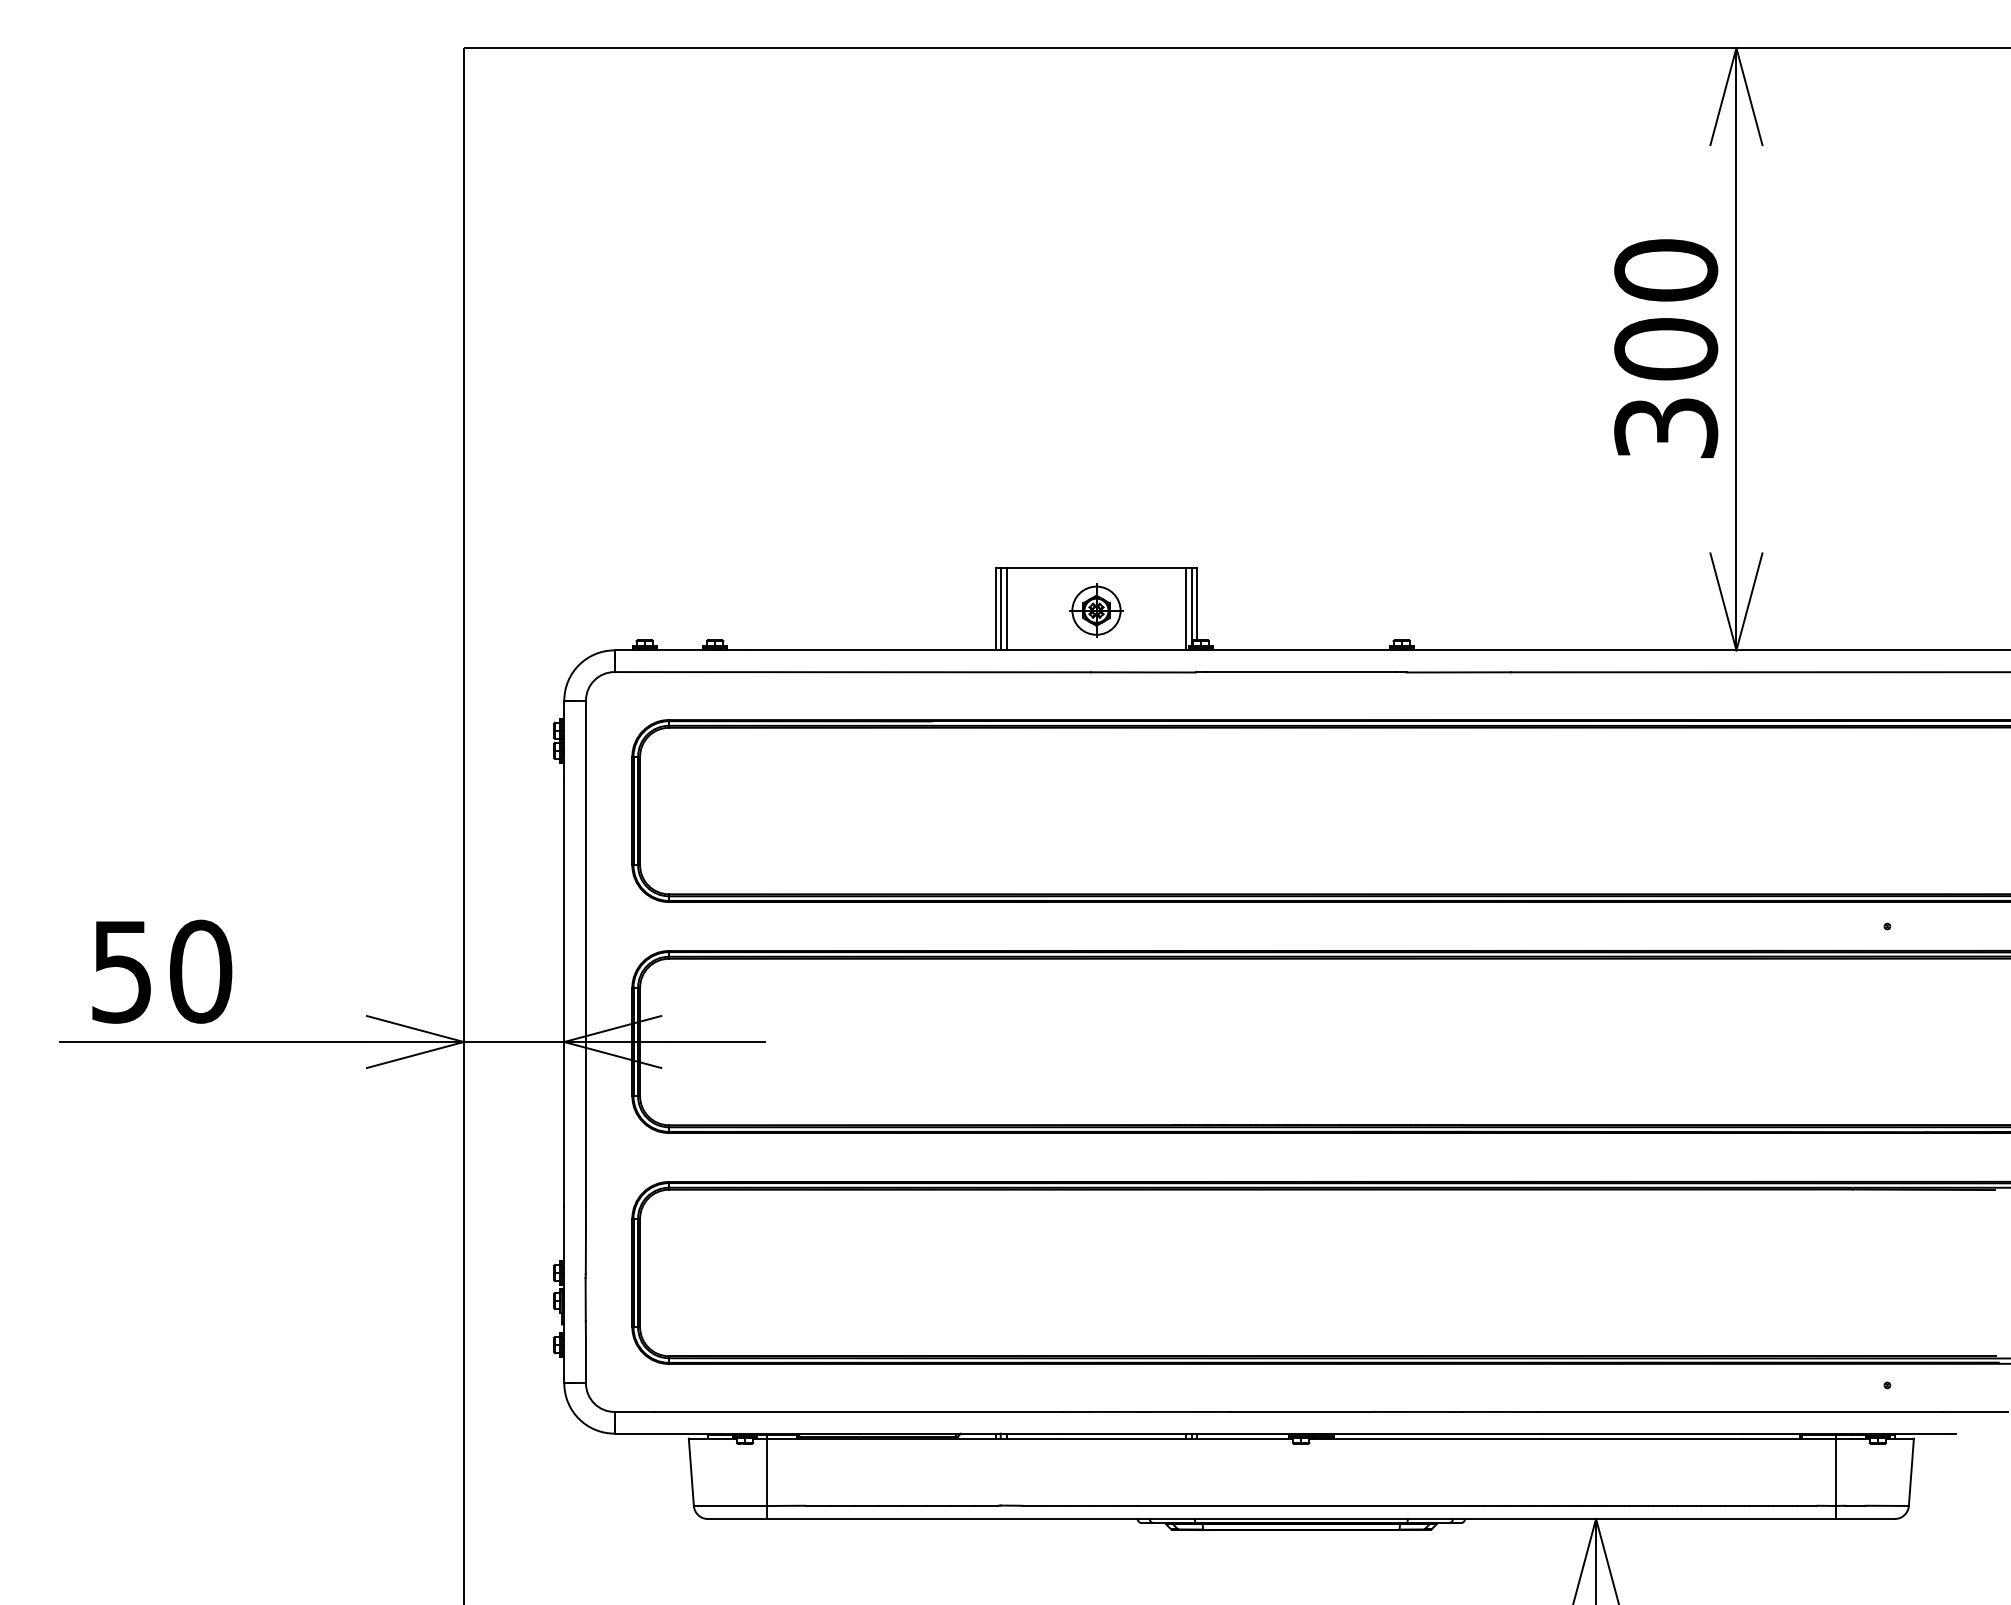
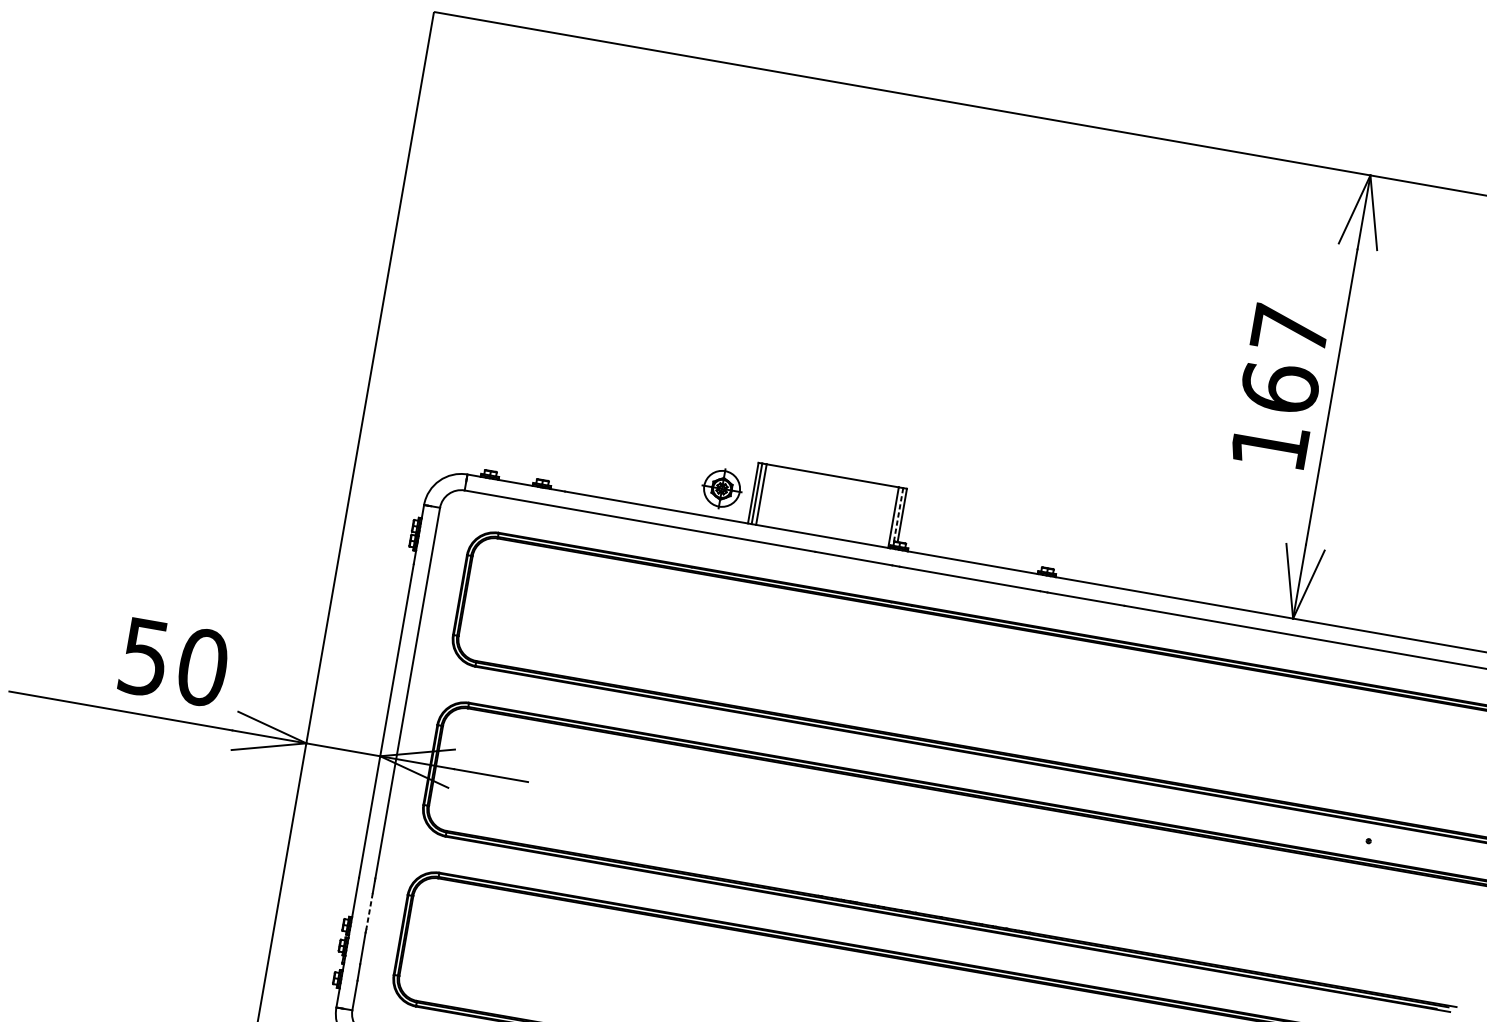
text: (1666, 348) -> (1280, 387), 300 -> 167
line: (1192, 607) -> (898, 517), solid -> dashed
part: (1096, 610) -> (722, 488), moved
text: (162, 971) -> (174, 662), moved
line: (585, 1249) -> (369, 911), solid -> dashed

